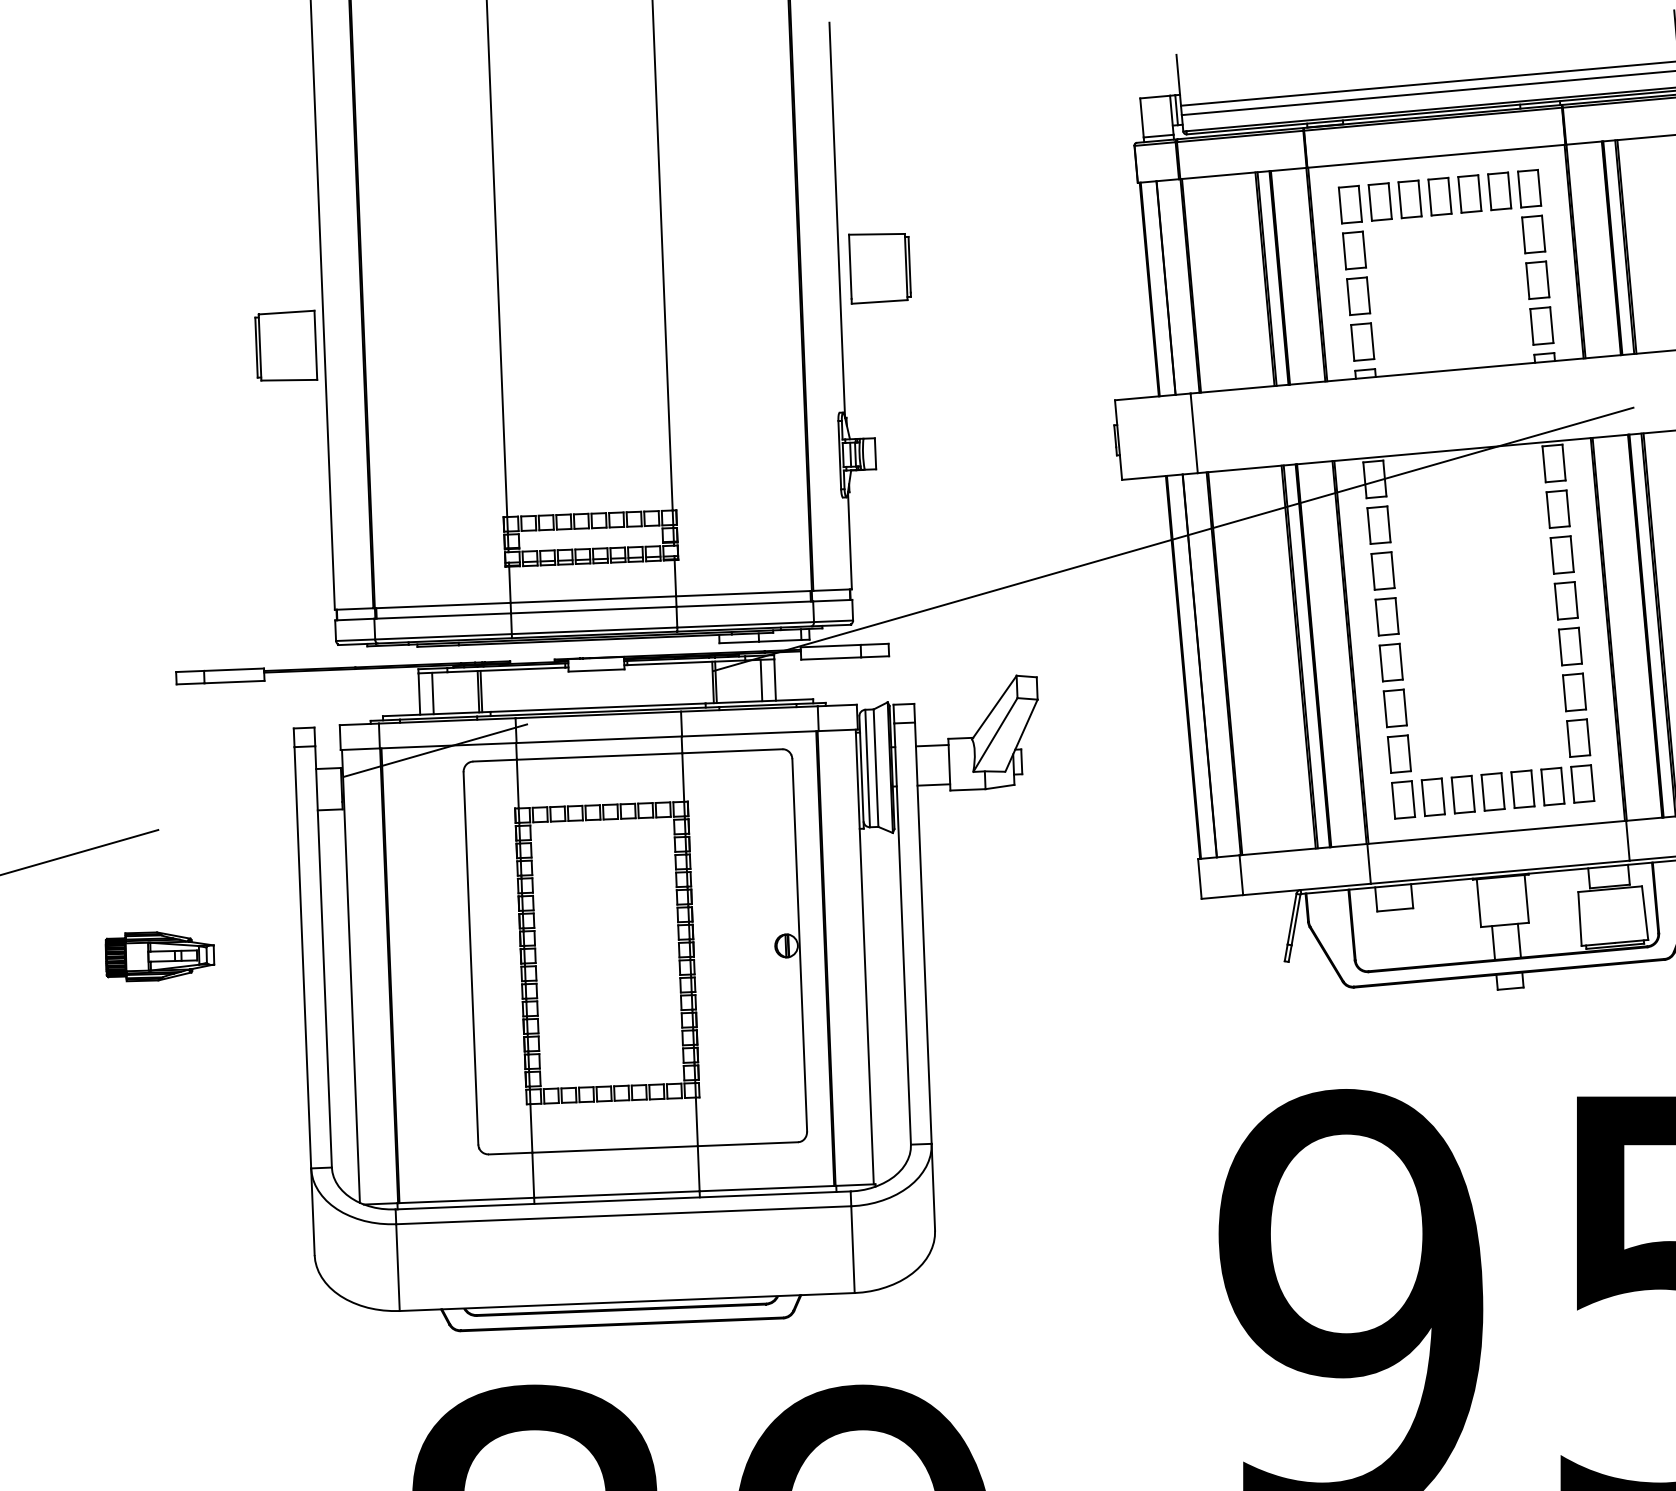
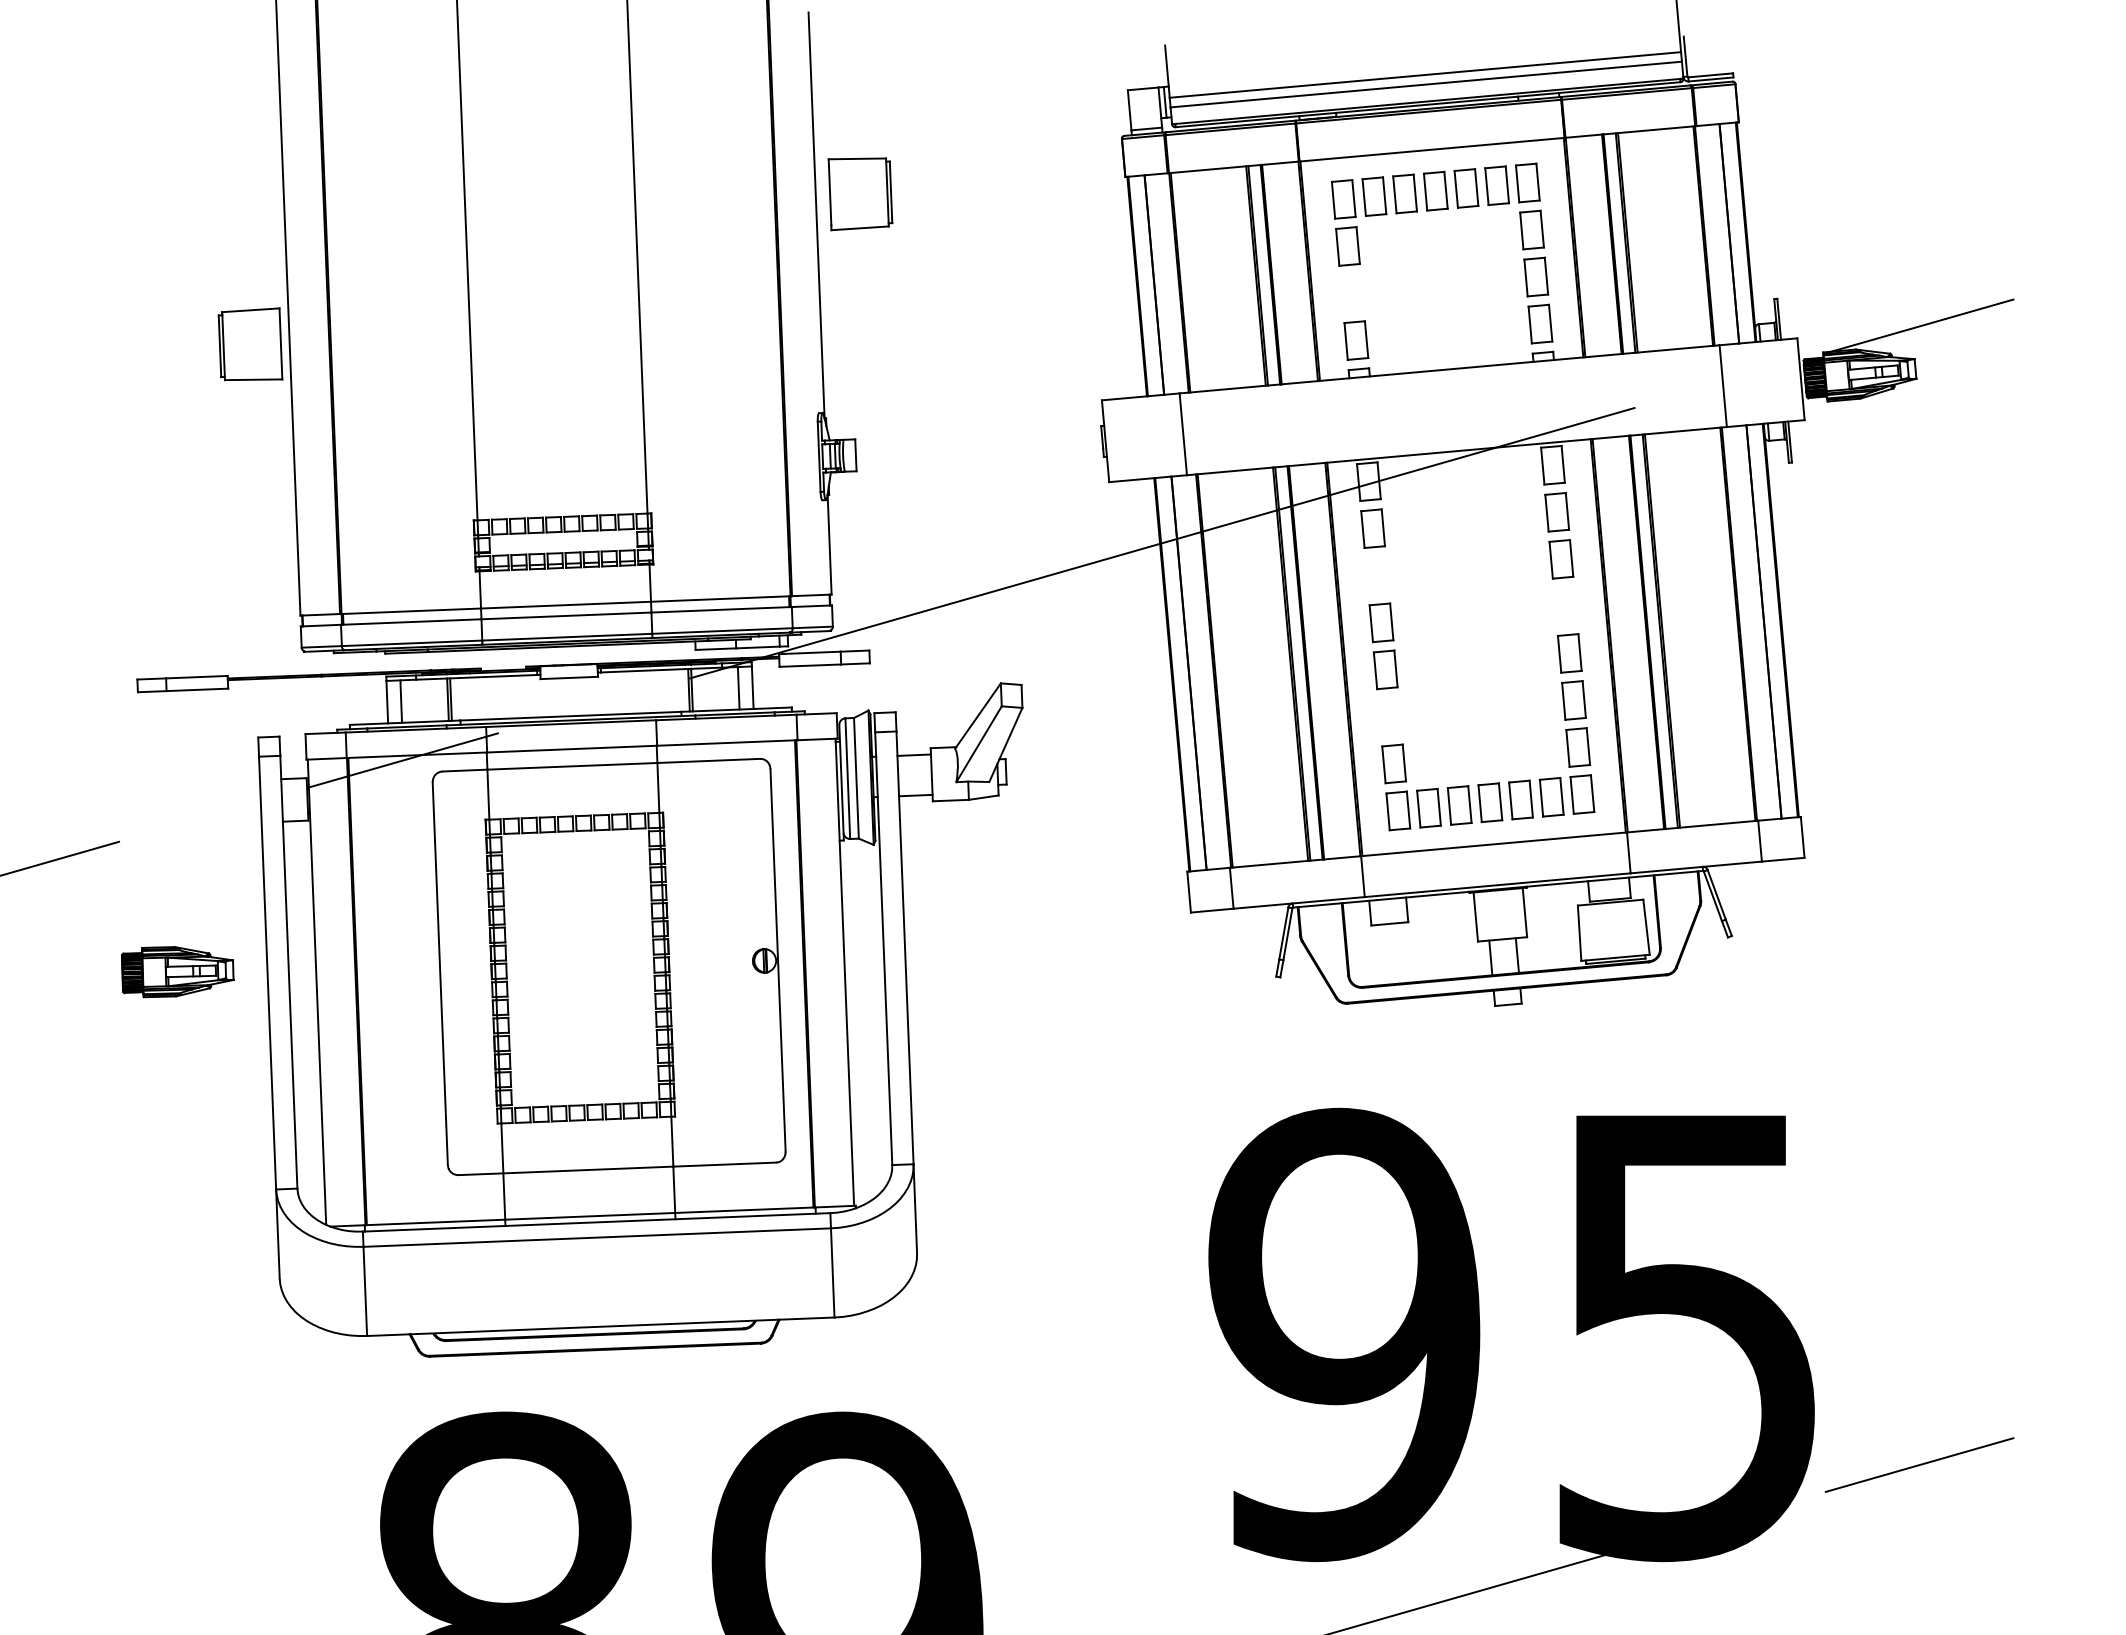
part: (880, 269) -> (860, 194), moved
part: (1358, 296) -> (1352, 293), removed
part: (1383, 570) -> (1377, 575), removed
part: (1566, 600) -> (1565, 606), removed
part: (1394, 708) -> (1389, 716), removed
part: (159, 957) -> (177, 972), moved

